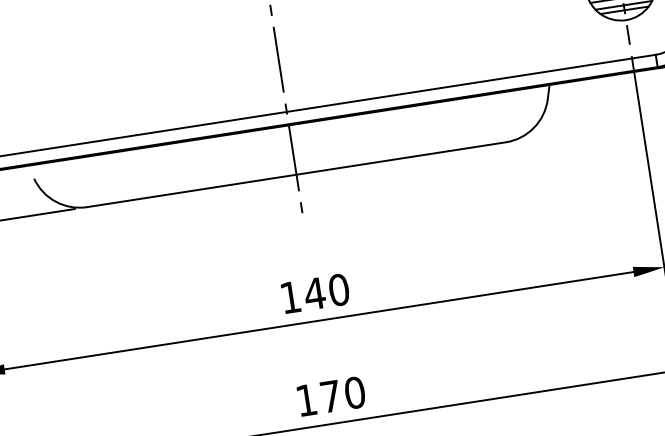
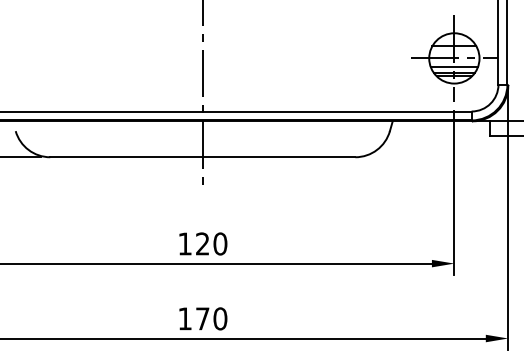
text: (314, 293) -> (202, 243), 140 -> 120

